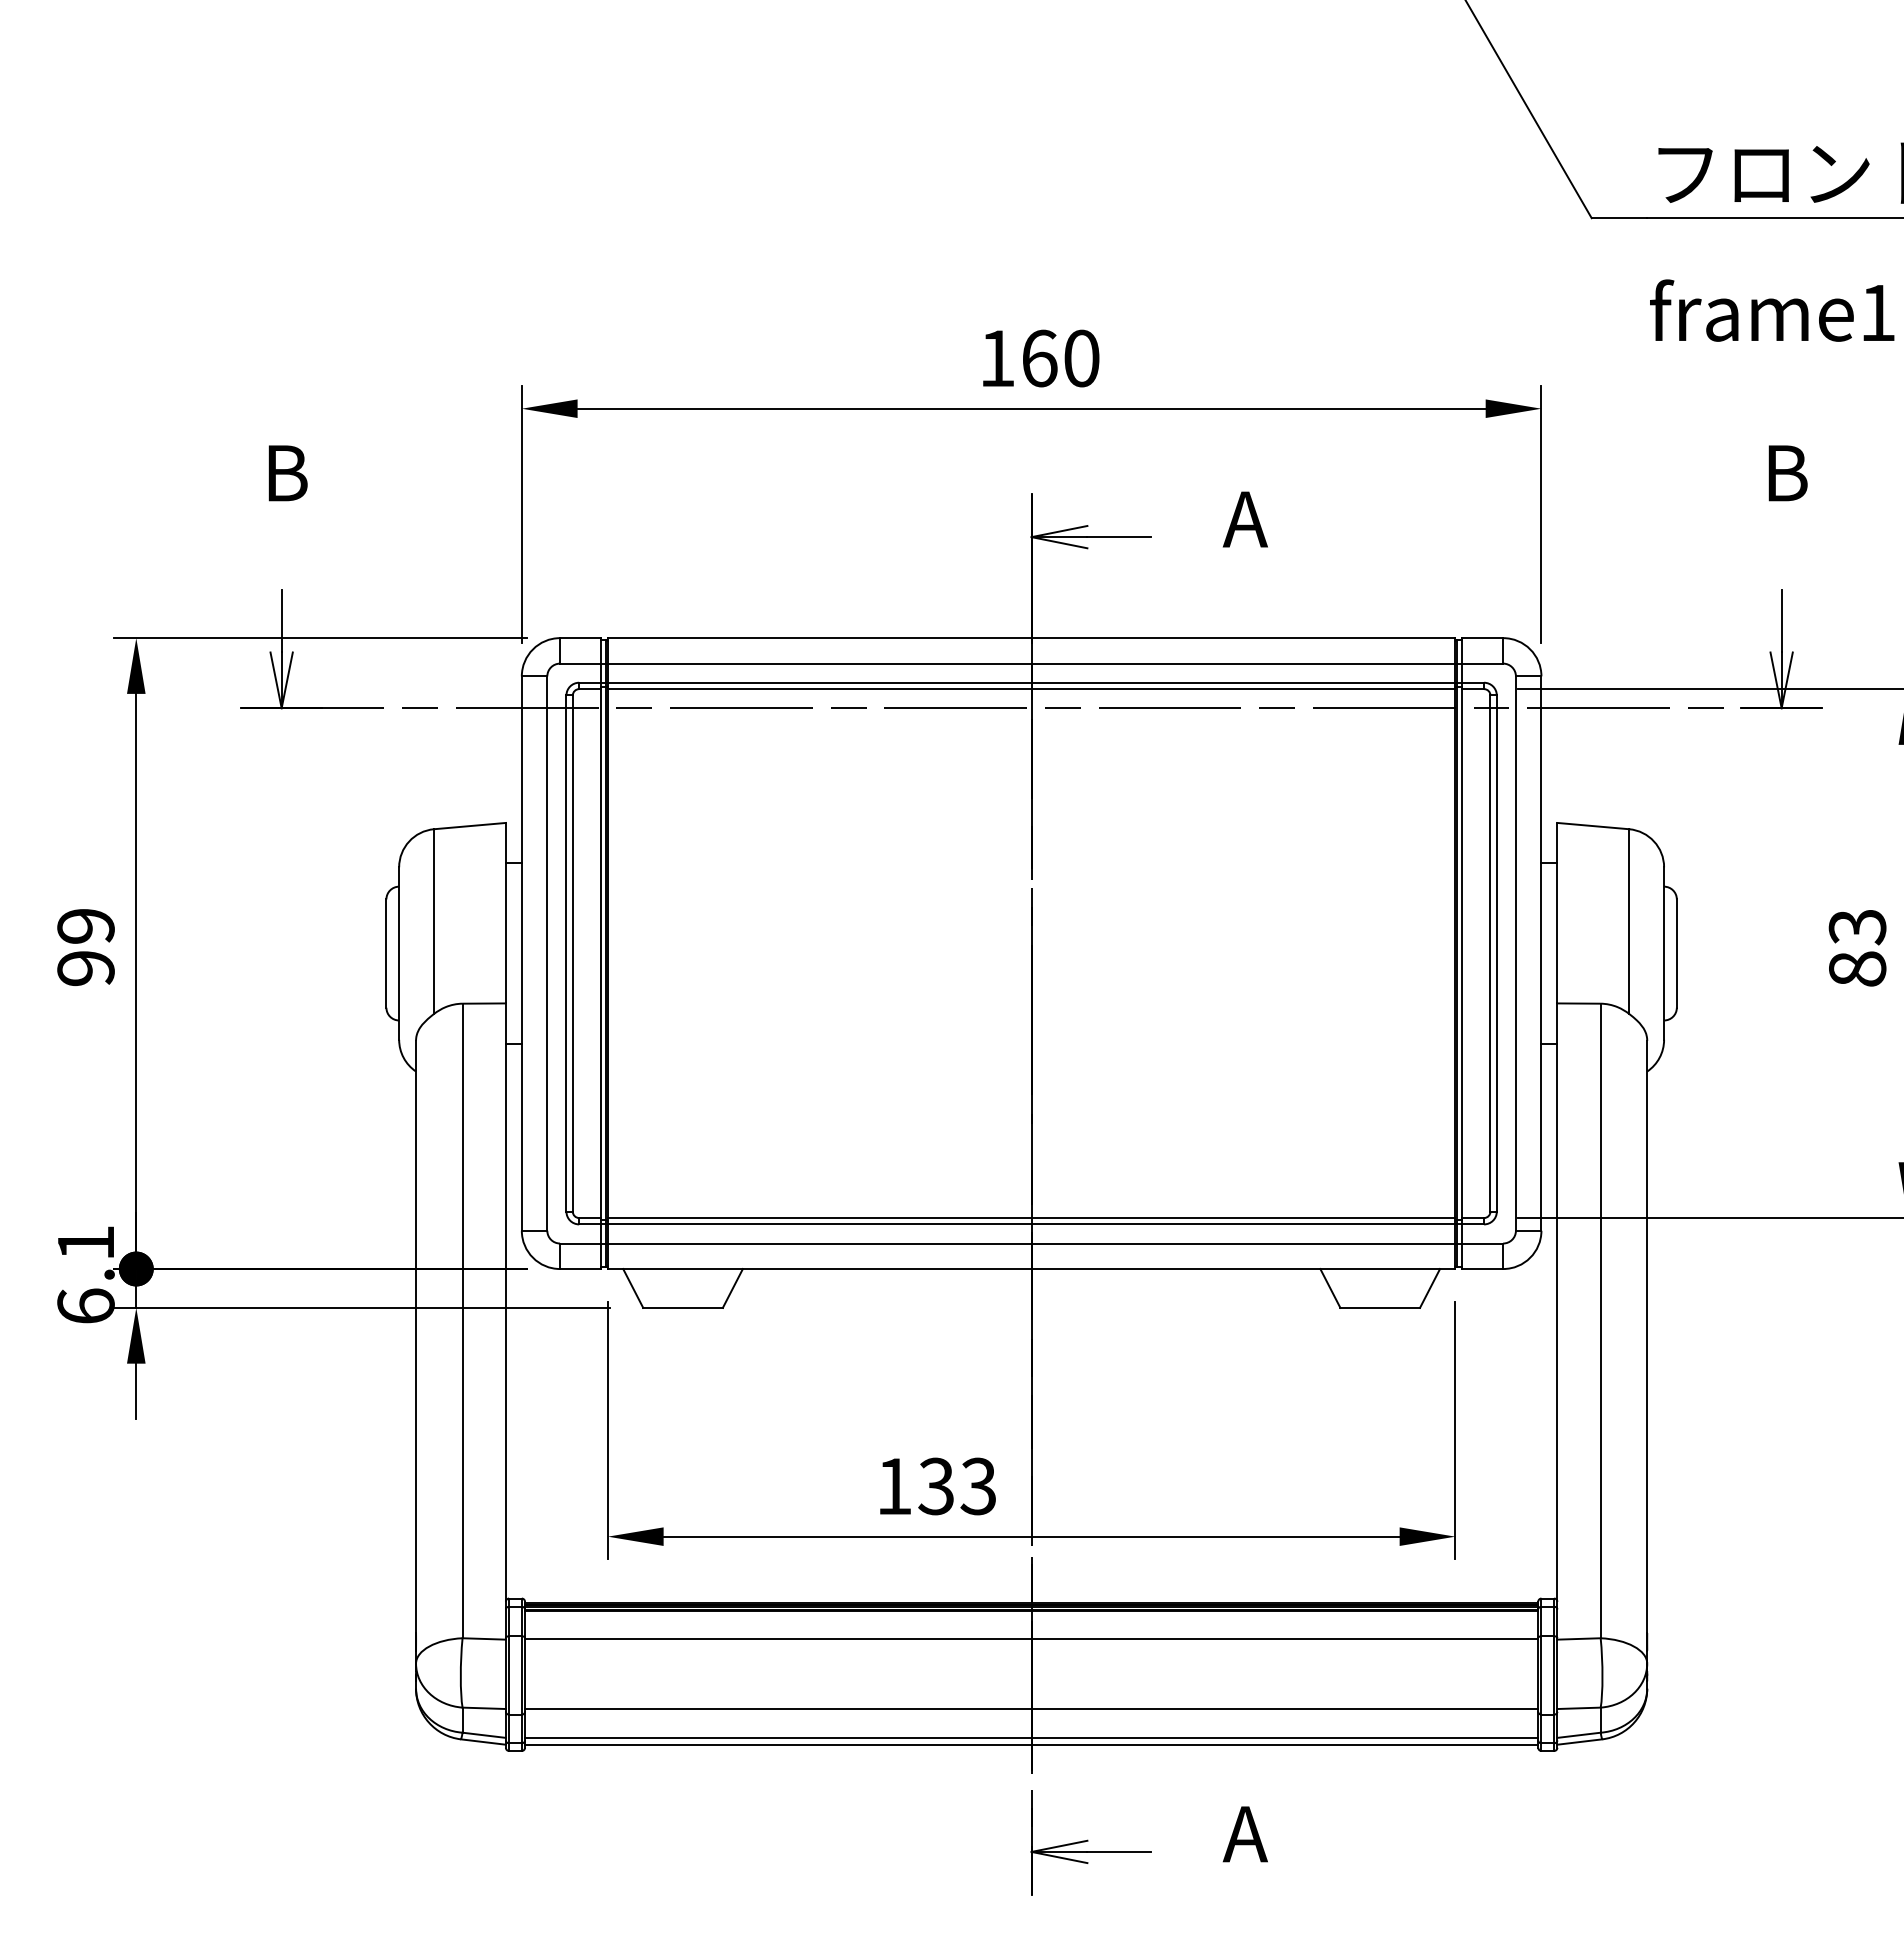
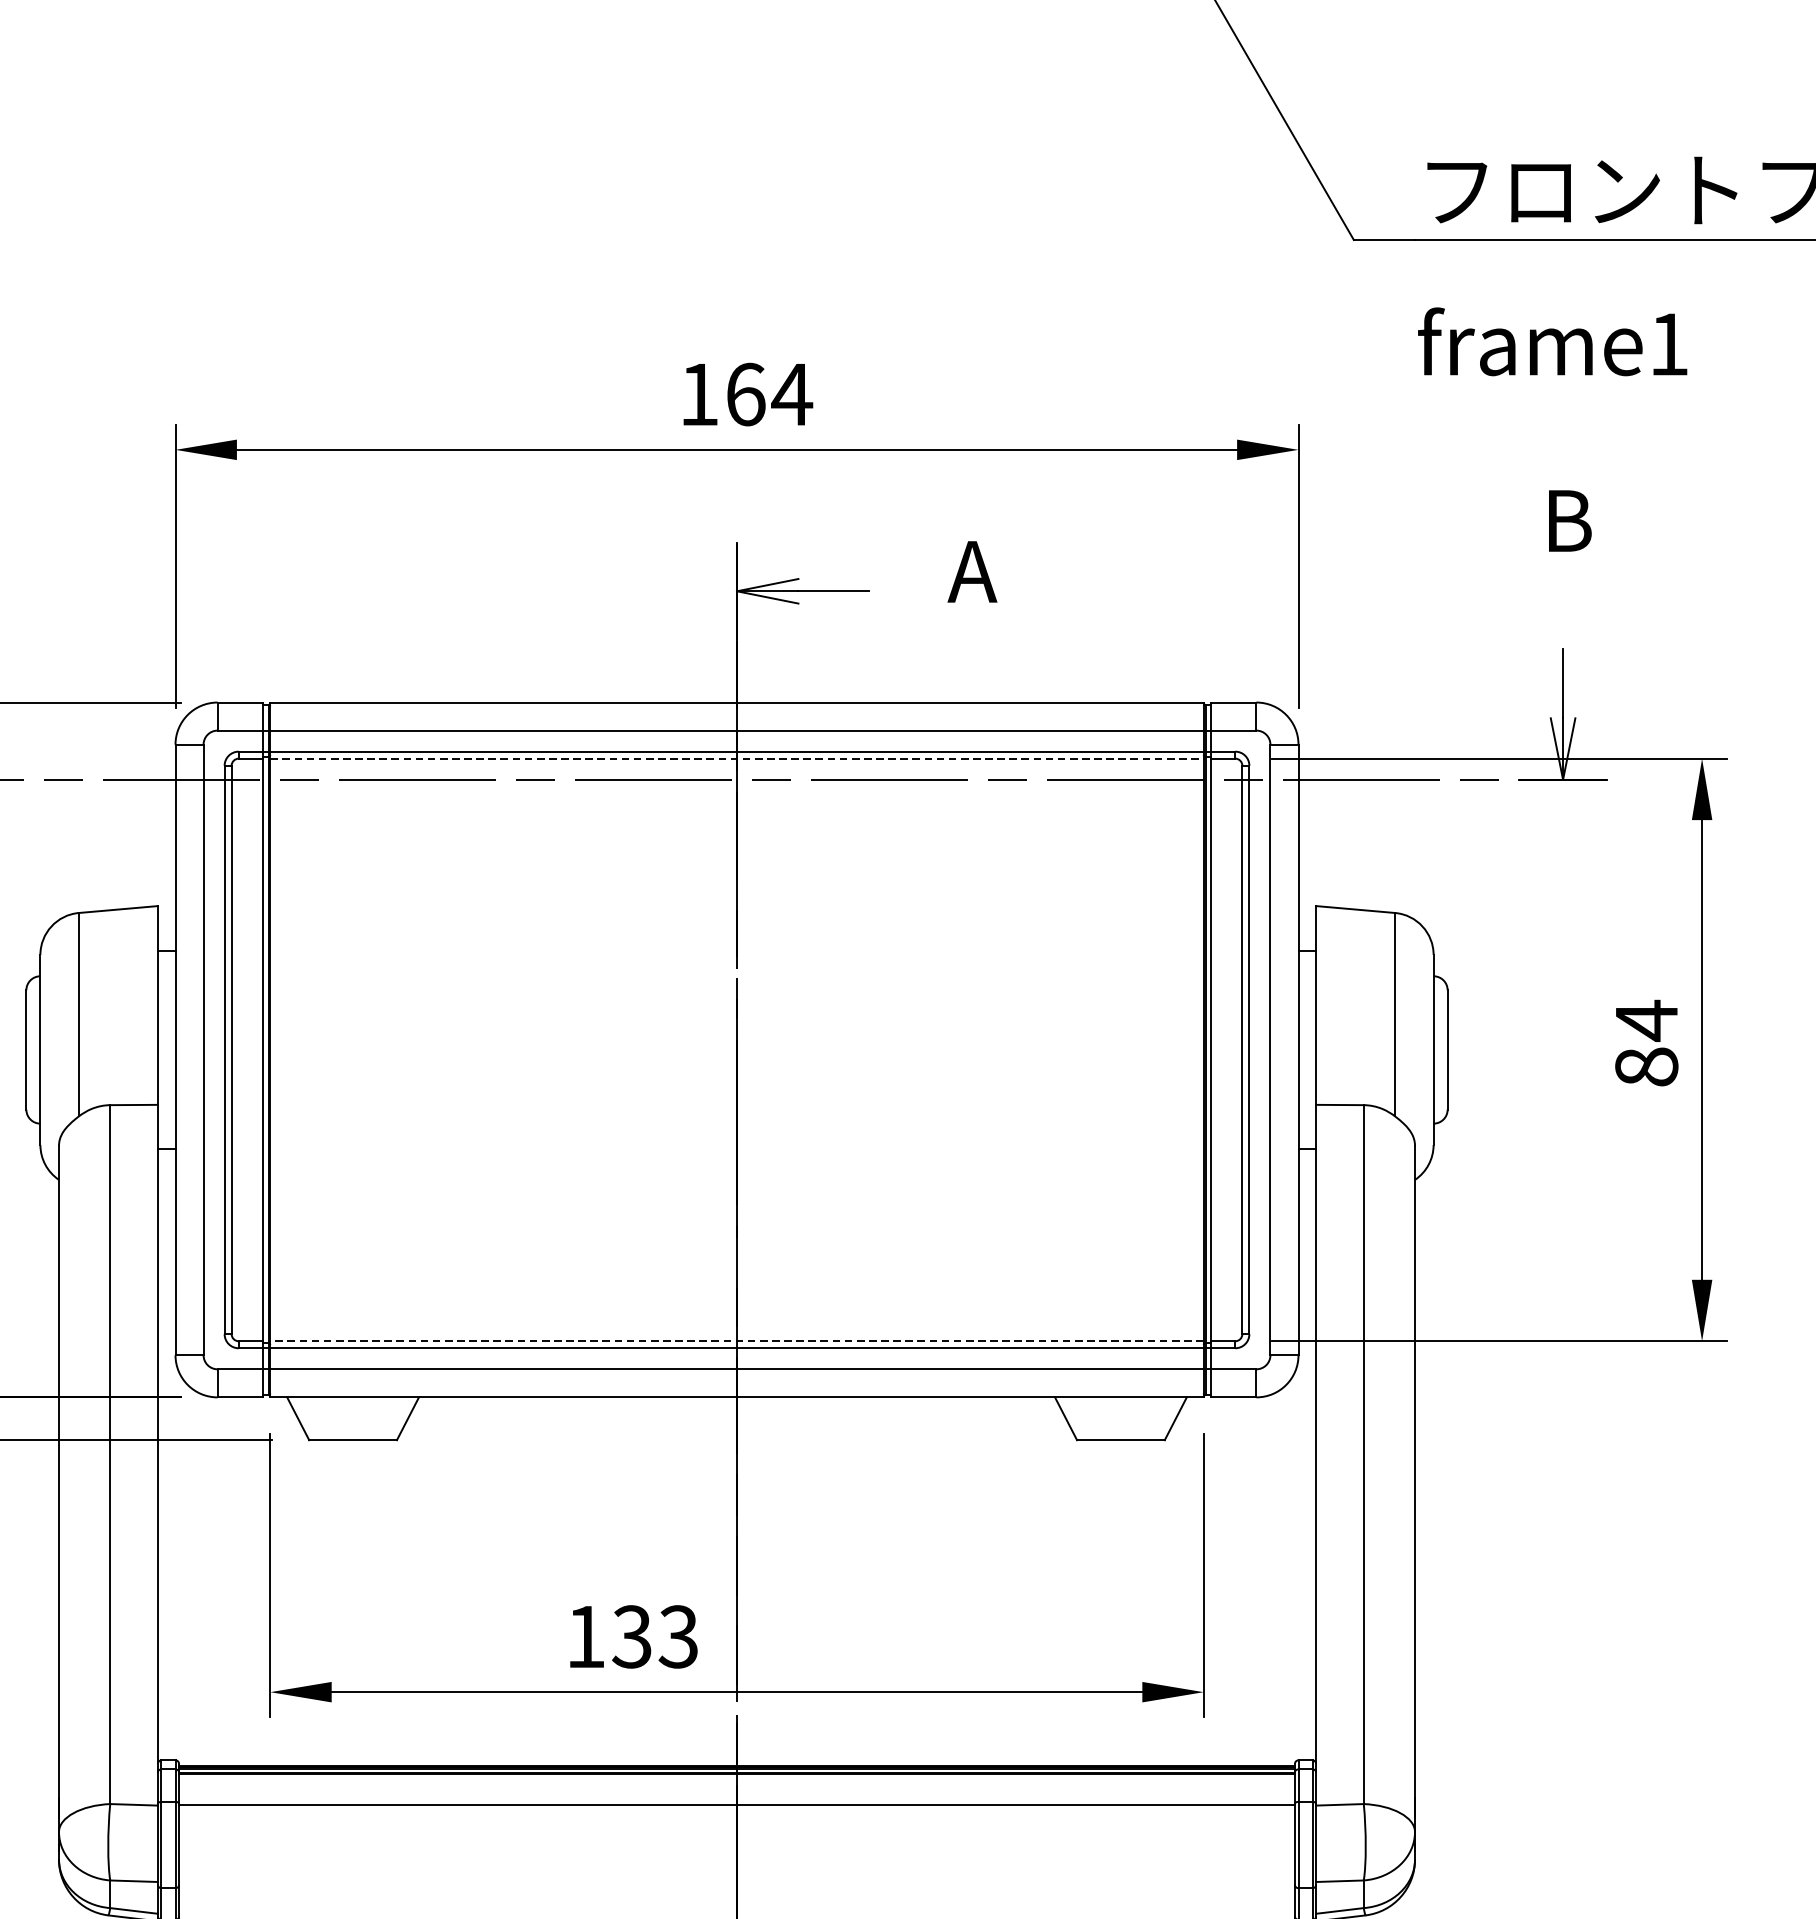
text: (1081, 358) -> (791, 394), 160 -> 164
line: (1031, 689) -> (736, 759), solid -> dashed
text: (1857, 927) -> (1646, 1021), 83 -> 84
line: (1031, 1218) -> (736, 1341), solid -> dashed
line: (1031, 1709) -> (736, 1882), removed
line: (1031, 1737) -> (736, 1913), removed

